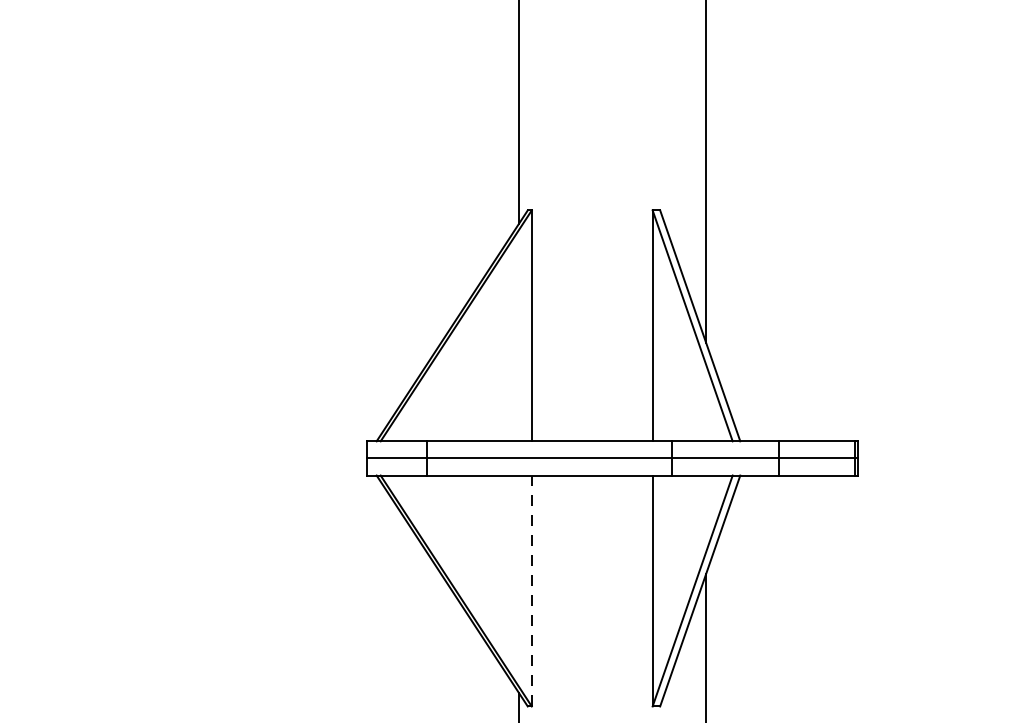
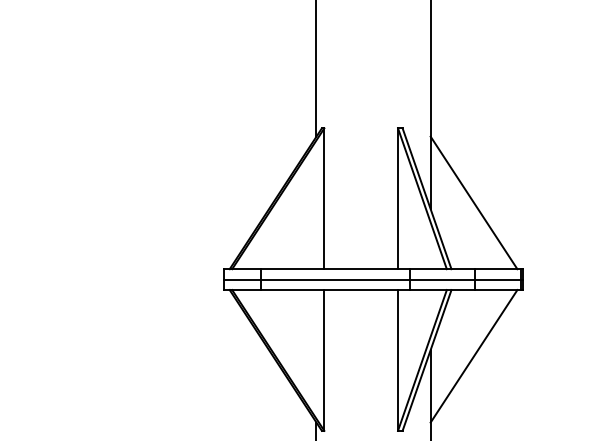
line: (776, 331) -> (473, 202), added
line: (776, 584) -> (473, 356), added
line: (532, 589) -> (324, 359), dashed -> solid

